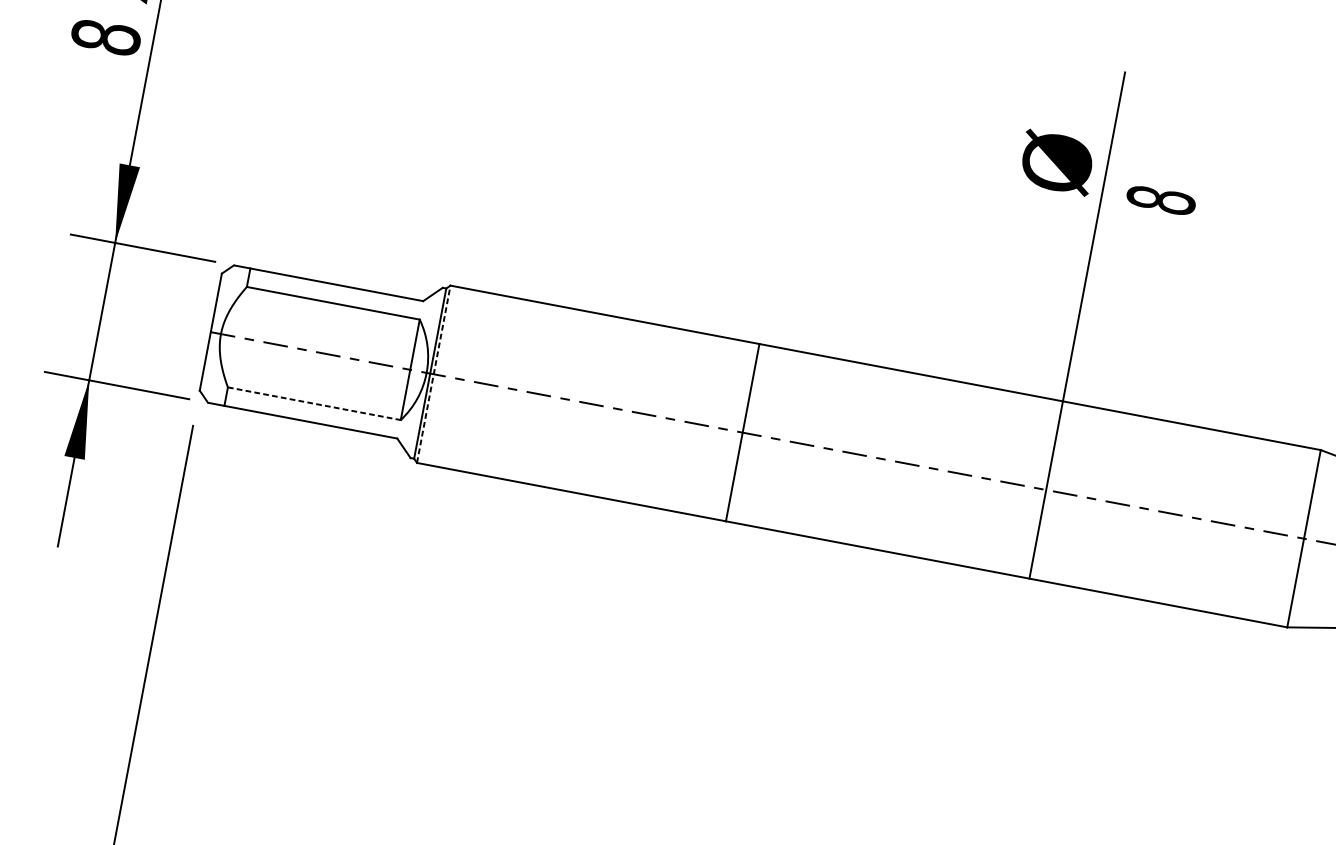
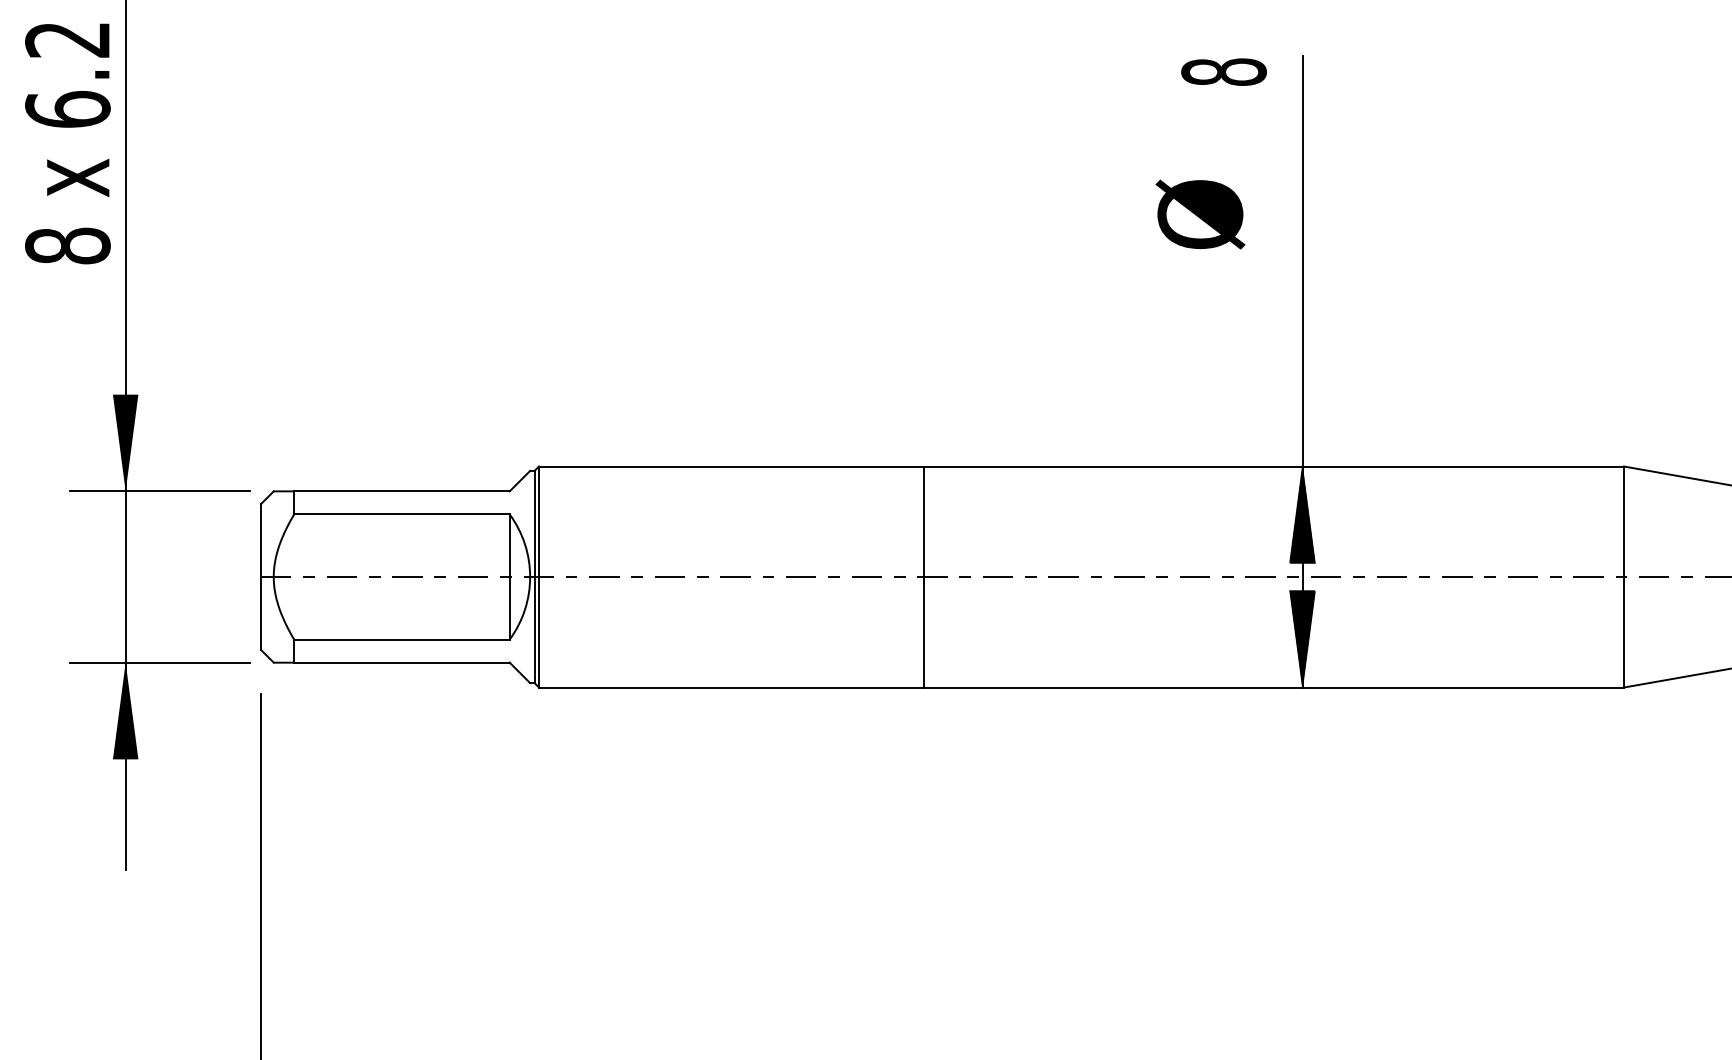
text: (1057, 162) -> (1200, 214), moved
text: (1160, 199) -> (1223, 71), moved
line: (434, 374) -> (539, 577), dashed -> solid
line: (314, 403) -> (401, 639), dashed -> solid
hatch: (1055, 440) -> (1302, 515), added
hatch: (1036, 539) -> (1302, 638), added

